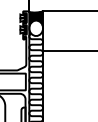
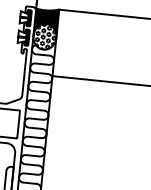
hatch: (35, 28) -> (43, 37), added

